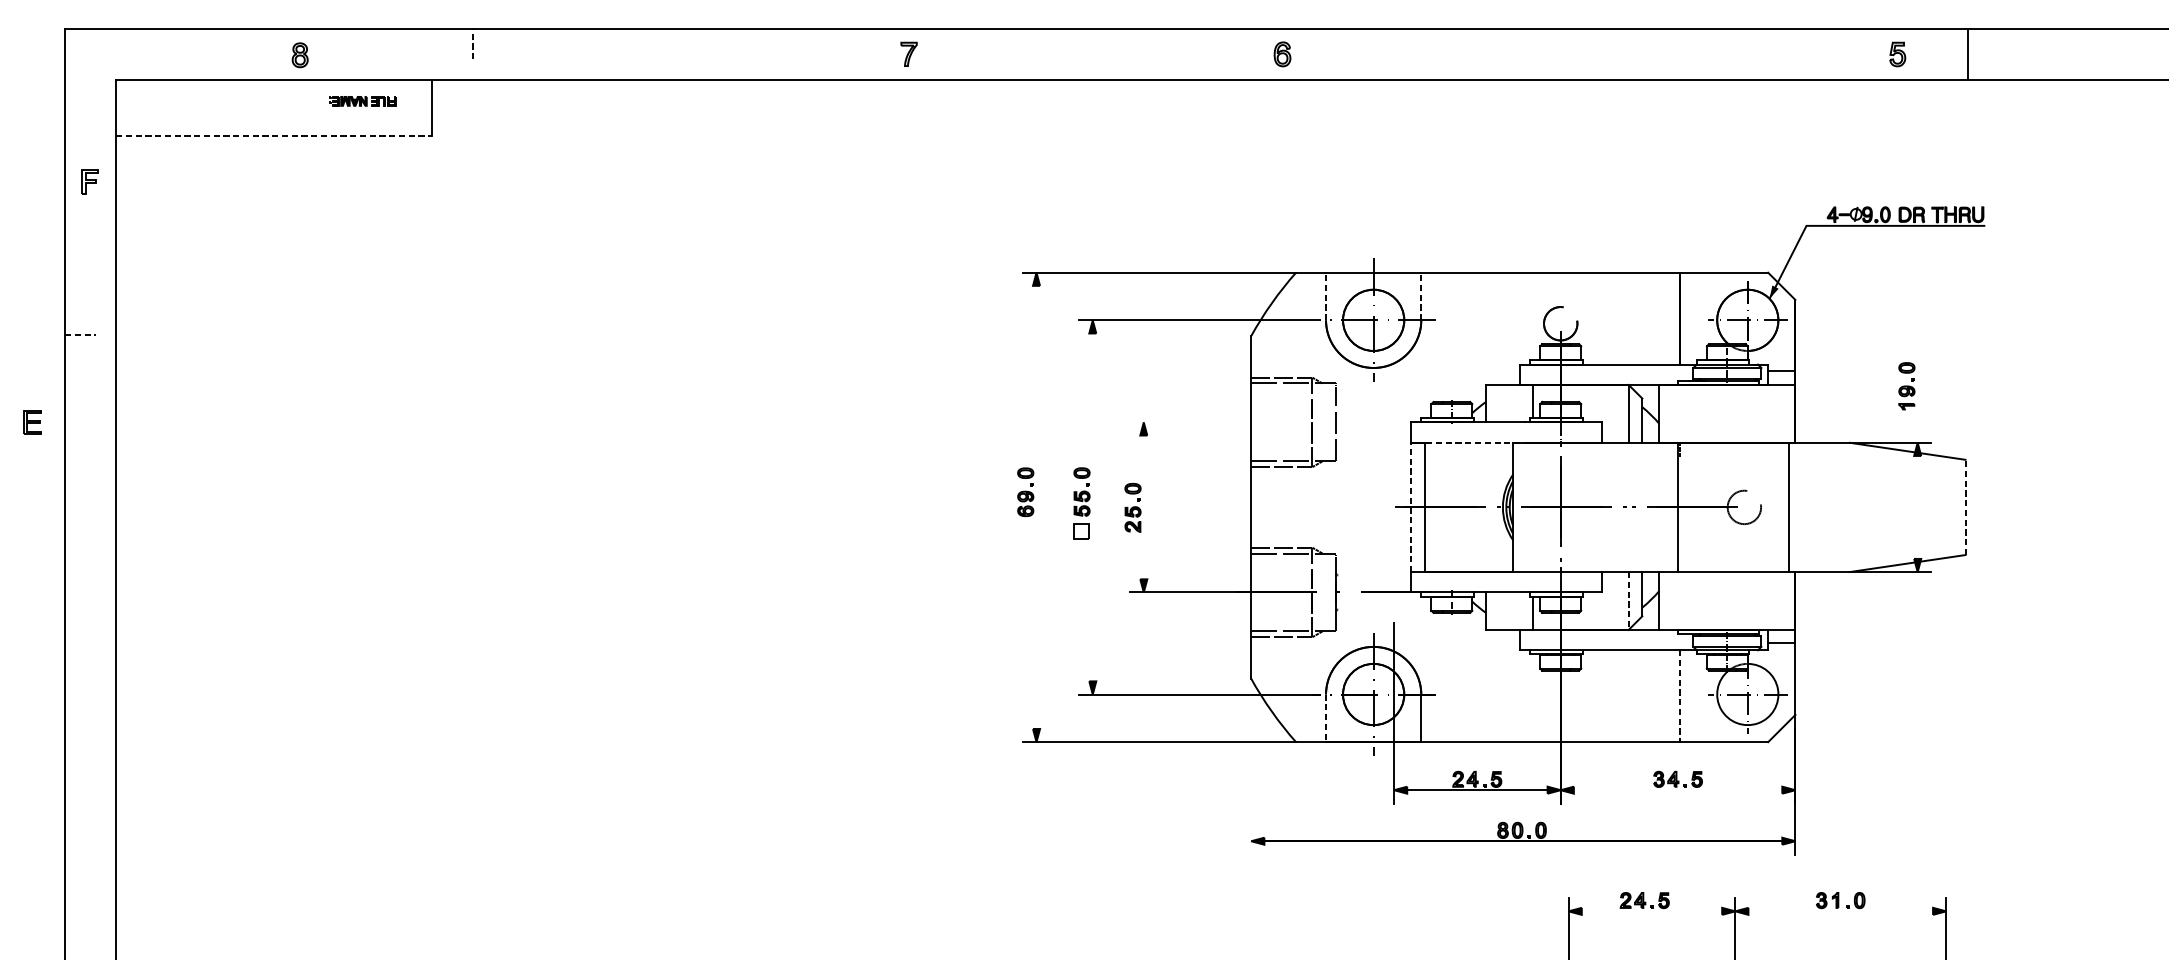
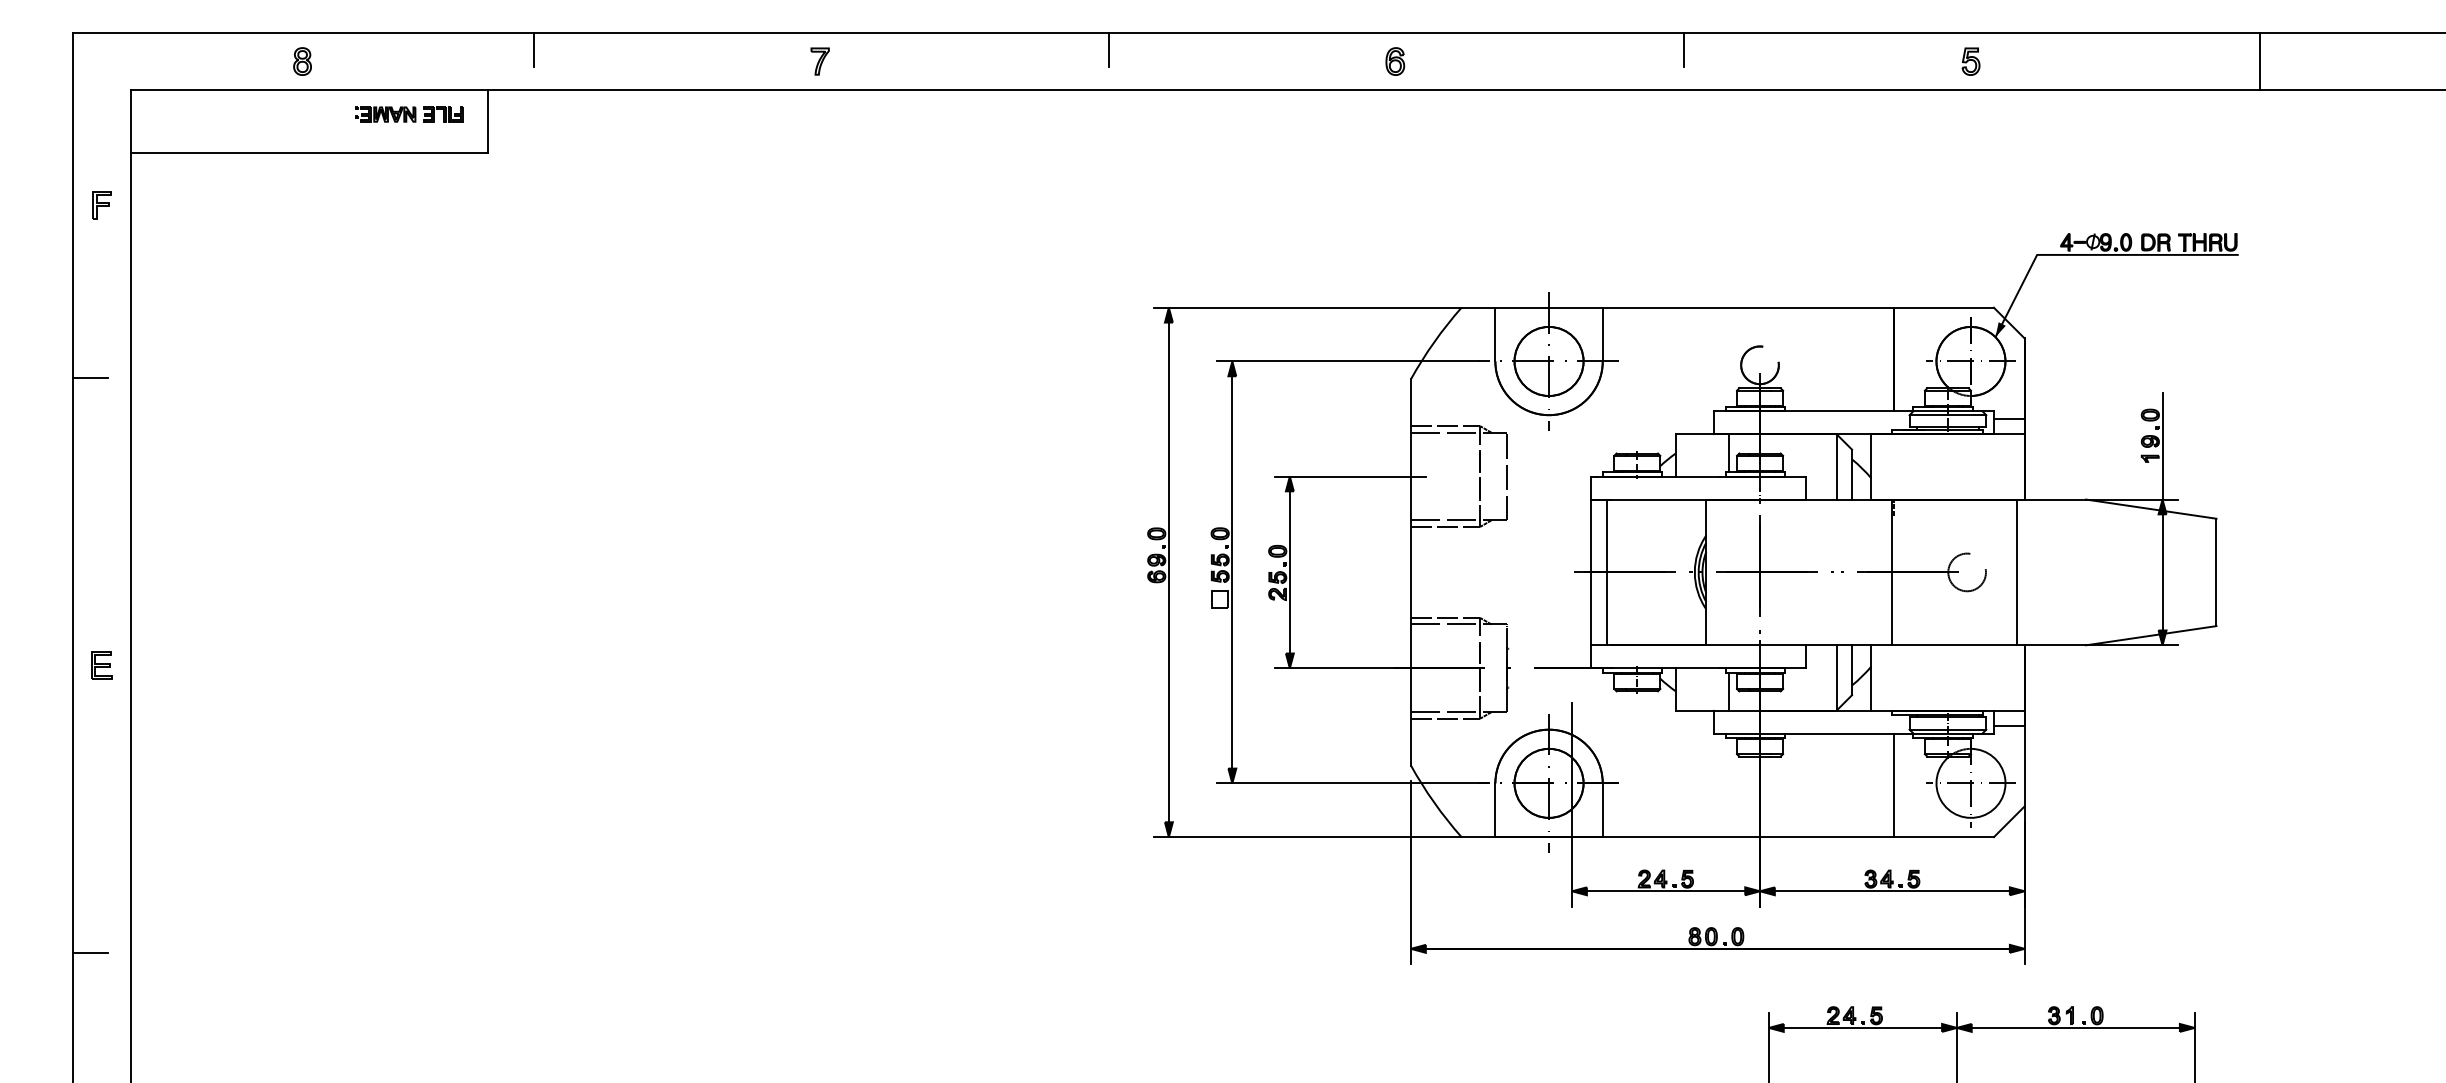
line: (473, 43) -> (533, 49), dashed -> solid
line: (982, 43) -> (1108, 49), added
line: (1493, 43) -> (1684, 49), added
part: (908, 54) -> (819, 61), moved
part: (1282, 54) -> (1395, 61), moved
part: (1897, 54) -> (1970, 61), moved
line: (1968, 54) -> (2259, 61), moved
part: (300, 55) -> (302, 61), moved
part: (363, 101) -> (409, 114), size x1.43
line: (274, 135) -> (309, 153), dashed -> solid
line: (1326, 296) -> (1495, 334), dashed -> solid
line: (1421, 296) -> (1602, 334), dashed -> solid
line: (81, 334) -> (91, 377), dashed -> solid
line: (1917, 395) -> (2162, 446), added
part: (32, 422) -> (101, 665), moved
line: (1197, 422) -> (1350, 476), added
line: (1471, 442) -> (1659, 499), dashed -> solid
line: (1036, 507) -> (1168, 572), added
line: (1092, 507) -> (1232, 572), added
line: (1143, 507) -> (1289, 572), added
line: (1411, 507) -> (1591, 572), dashed -> solid
line: (1917, 507) -> (2162, 572), added
line: (1965, 507) -> (2216, 572), dashed -> solid
line: (1628, 600) -> (1836, 677), dashed -> solid
line: (1679, 696) -> (1894, 785), dashed -> solid
line: (1326, 718) -> (1495, 810), dashed -> solid
line: (1250, 773) -> (1410, 872), added
line: (1677, 790) -> (1891, 891), added
line: (80, 845) -> (90, 953), added
line: (1651, 910) -> (1862, 1027), added
line: (1840, 910) -> (2075, 1027), added

